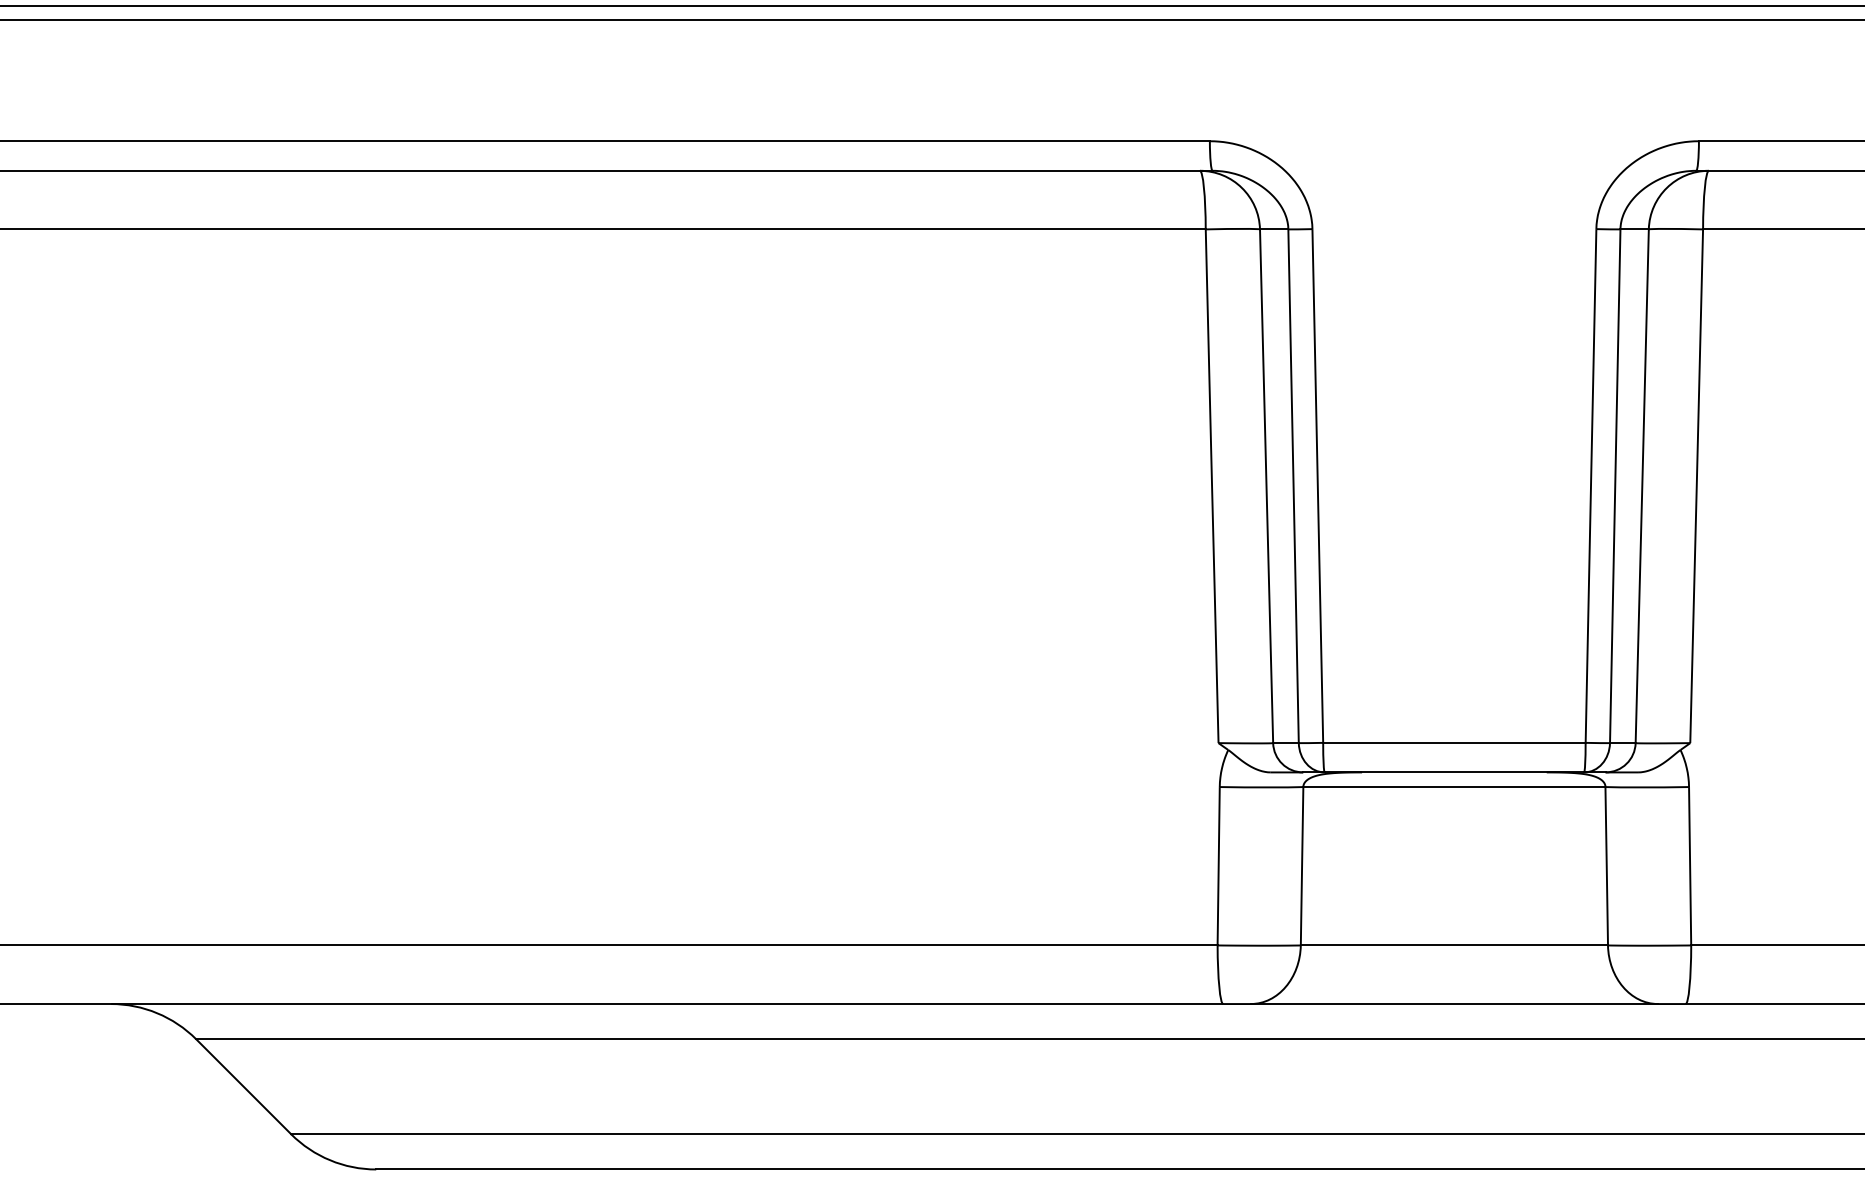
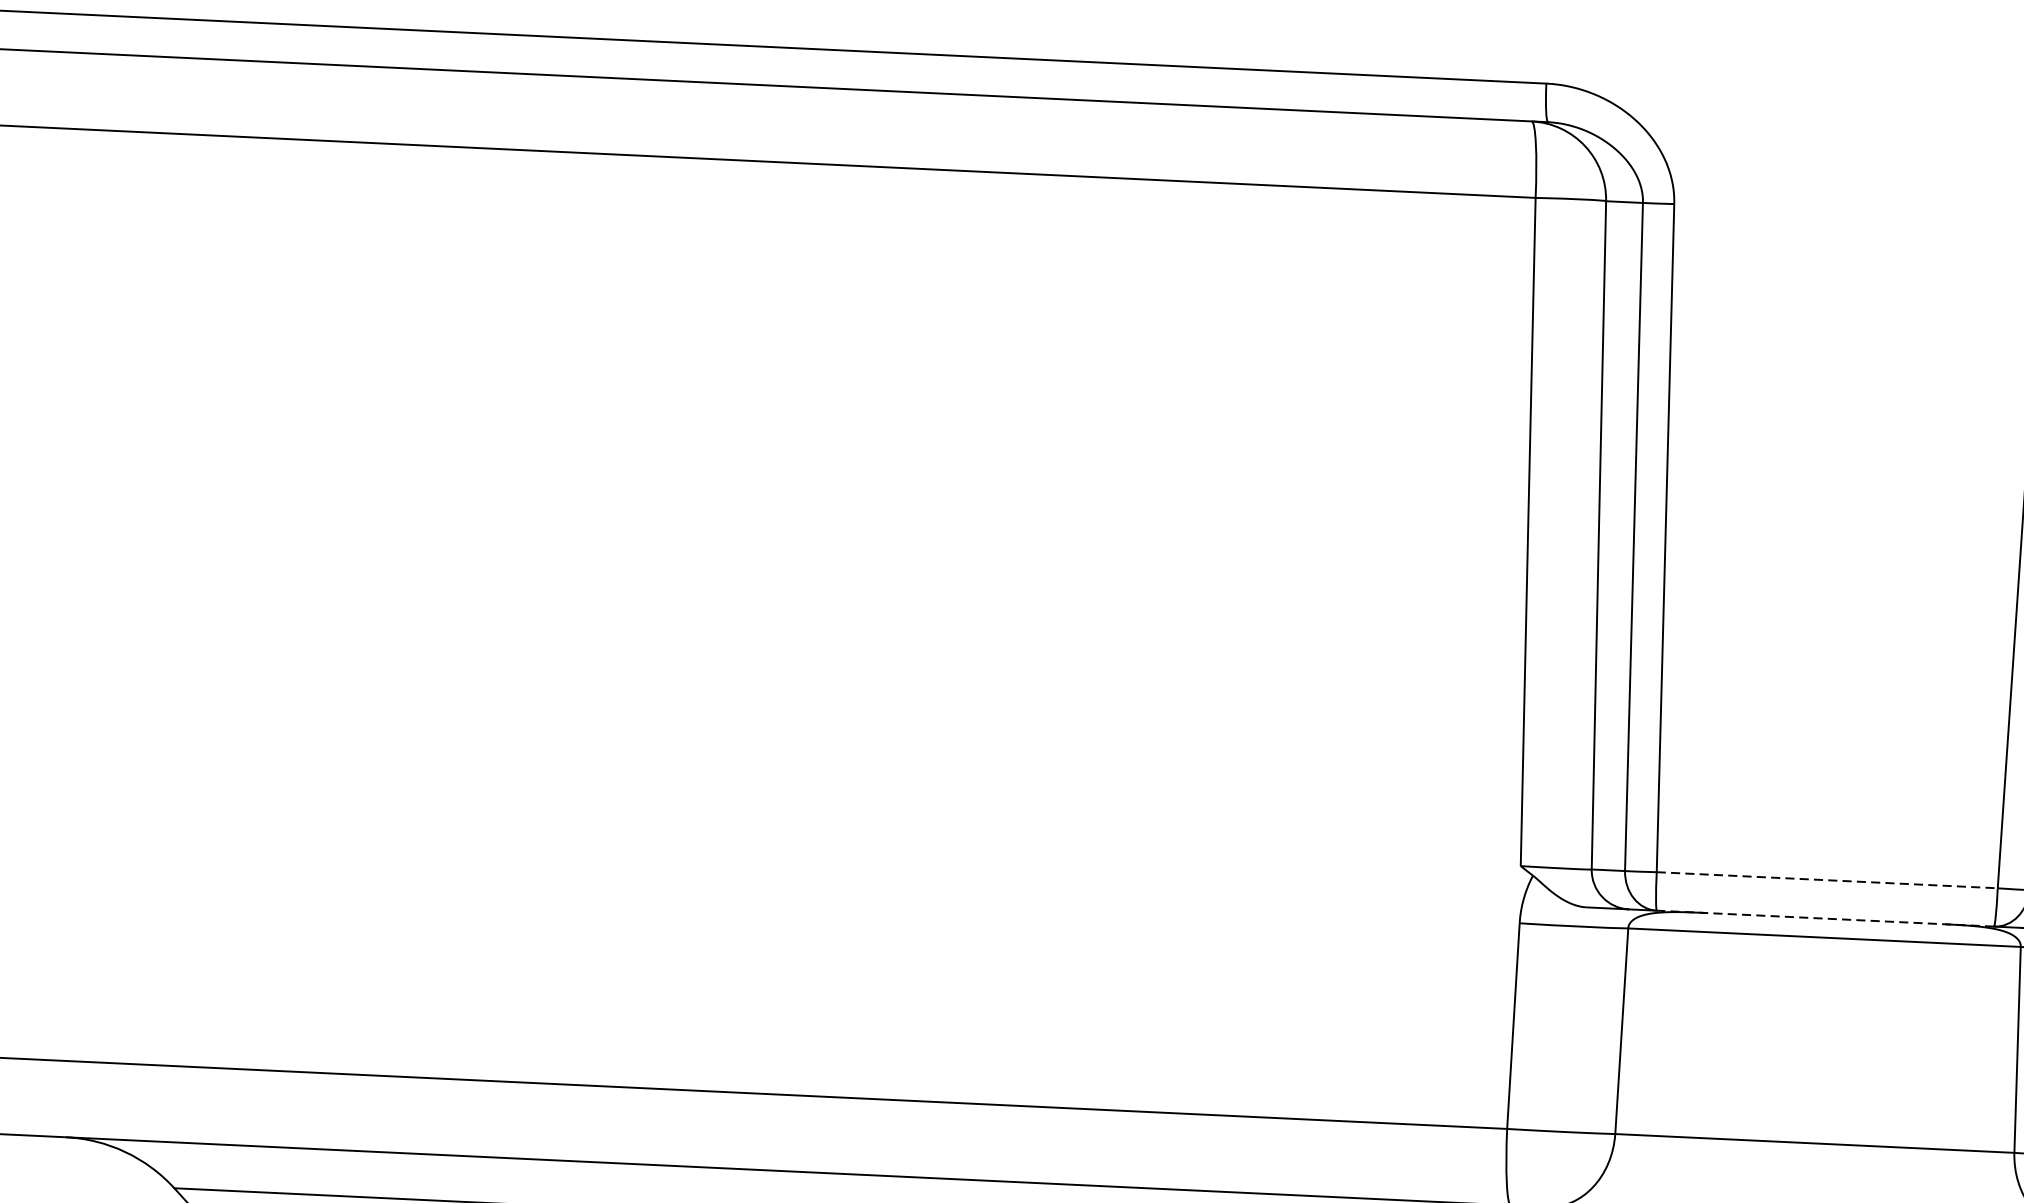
line: (1454, 742) -> (1827, 879), solid -> dashed
line: (1454, 772) -> (1825, 918), solid -> dashed

